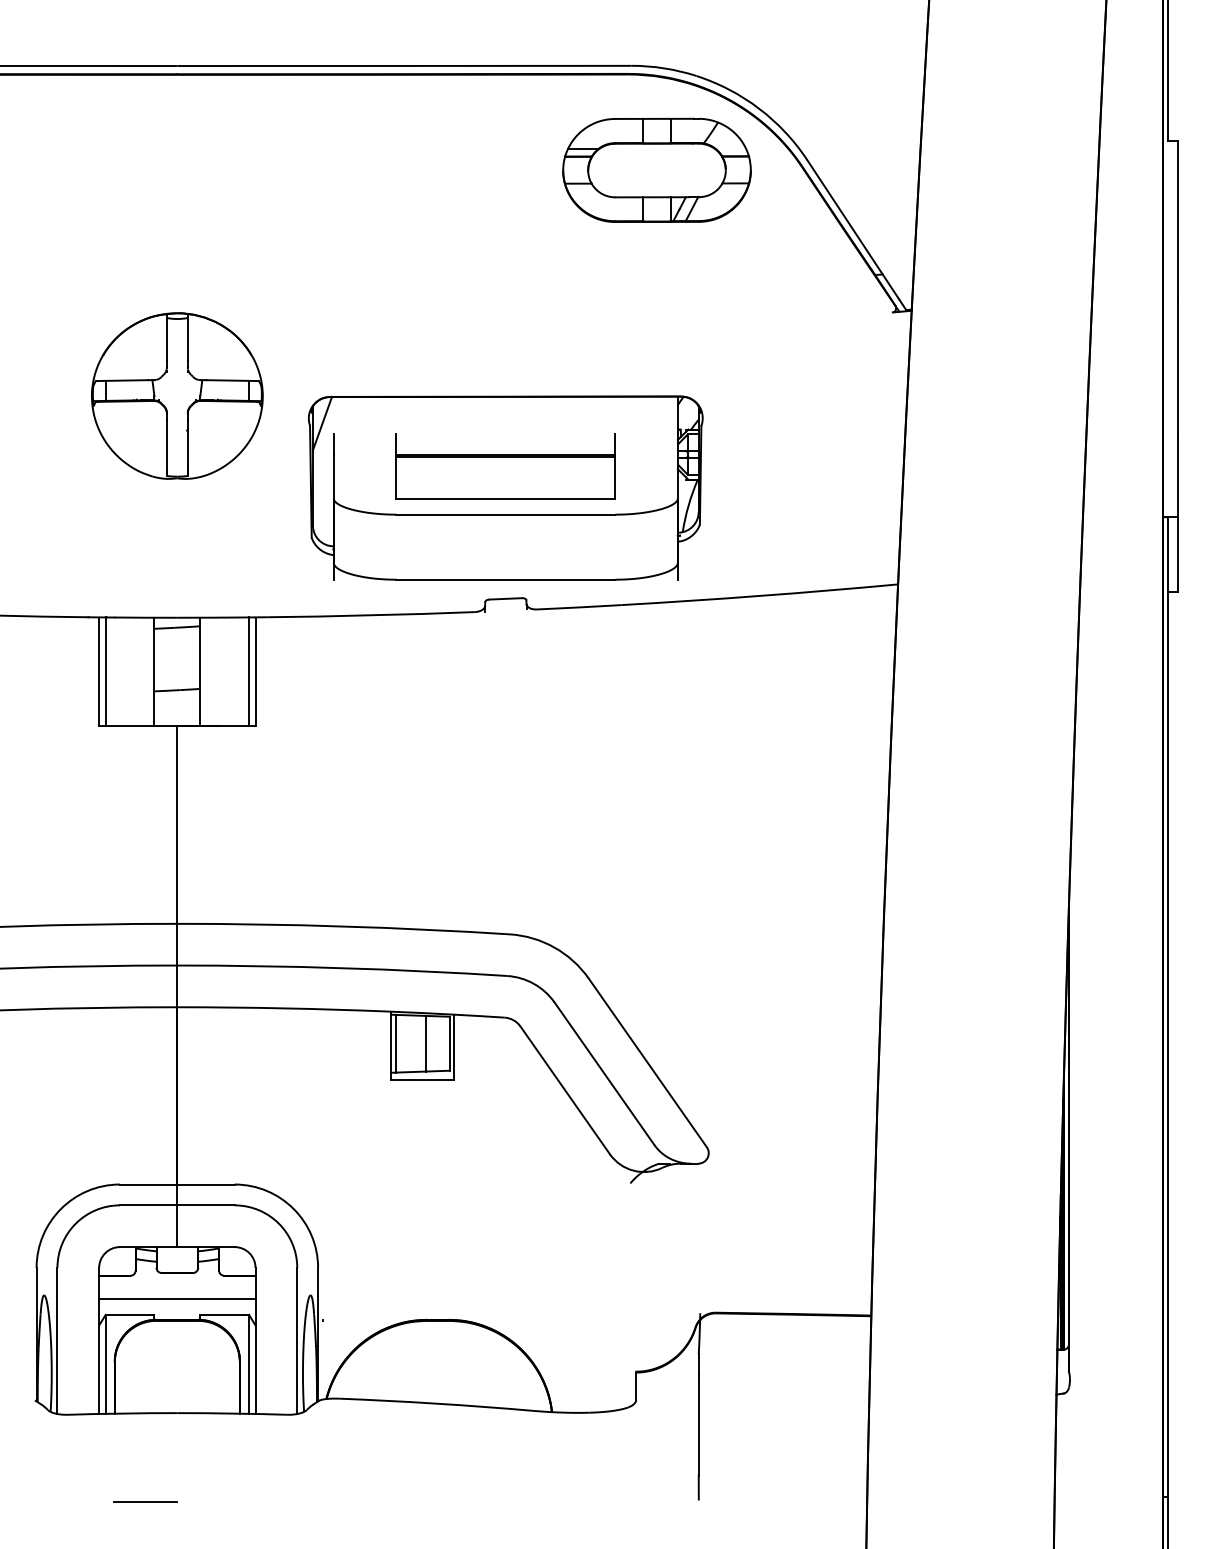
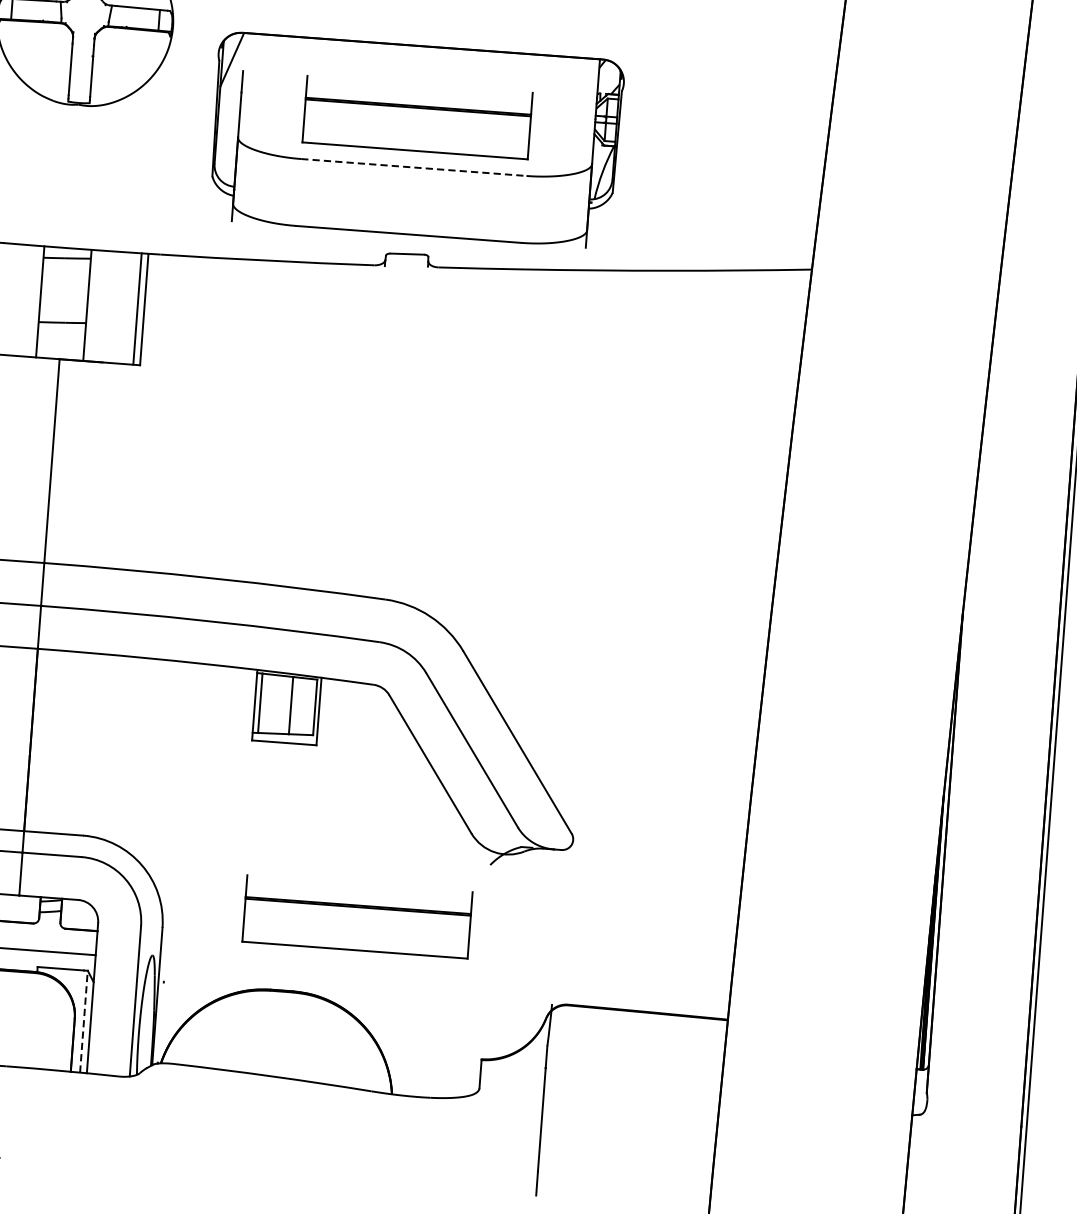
line: (506, 514) -> (414, 167), solid -> dashed
part: (505, 1243) -> (357, 917), added
line: (248, 1363) -> (83, 1020), solid -> dashed

